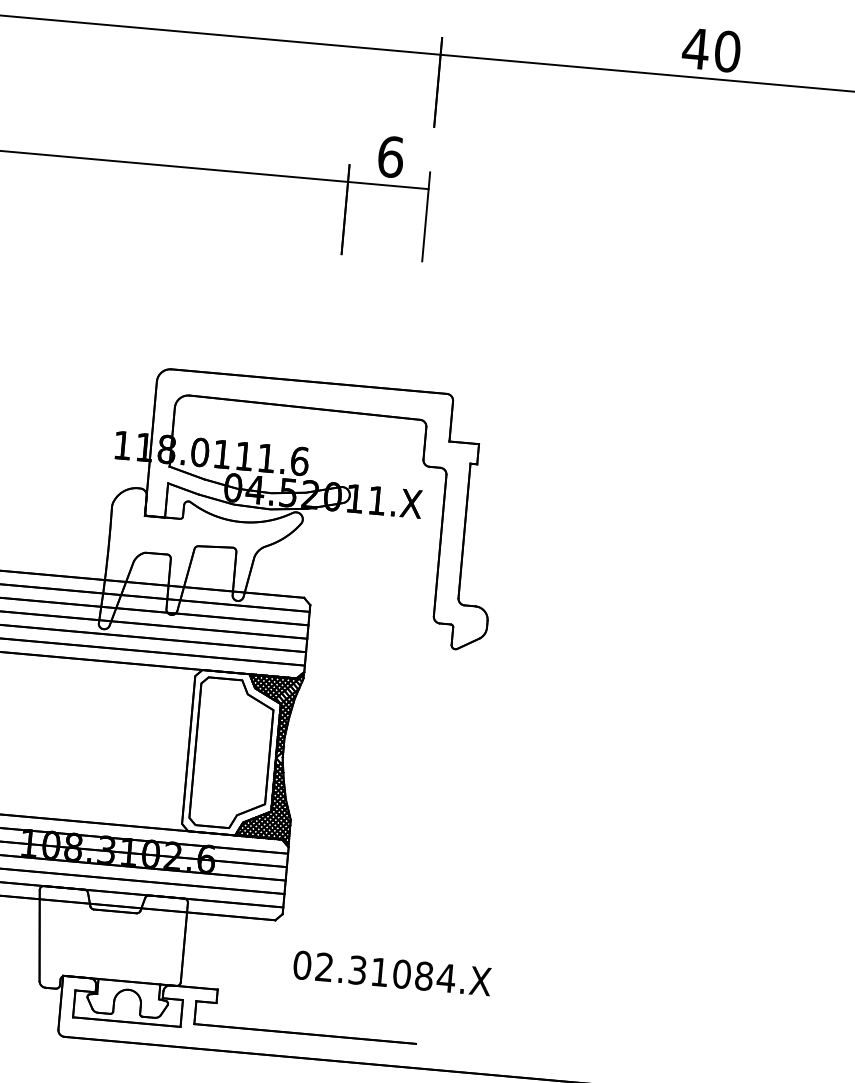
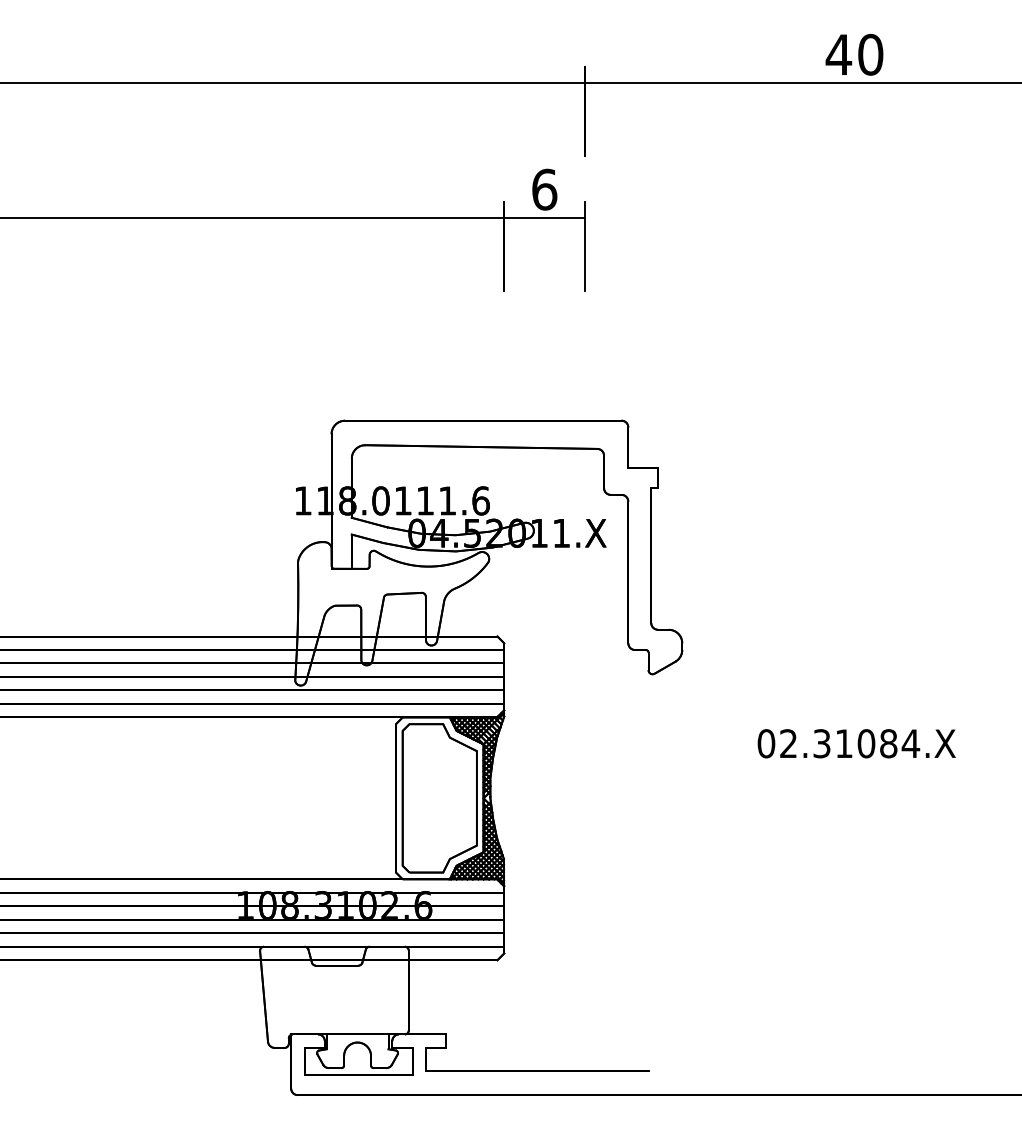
text: (392, 973) -> (856, 743), moved

